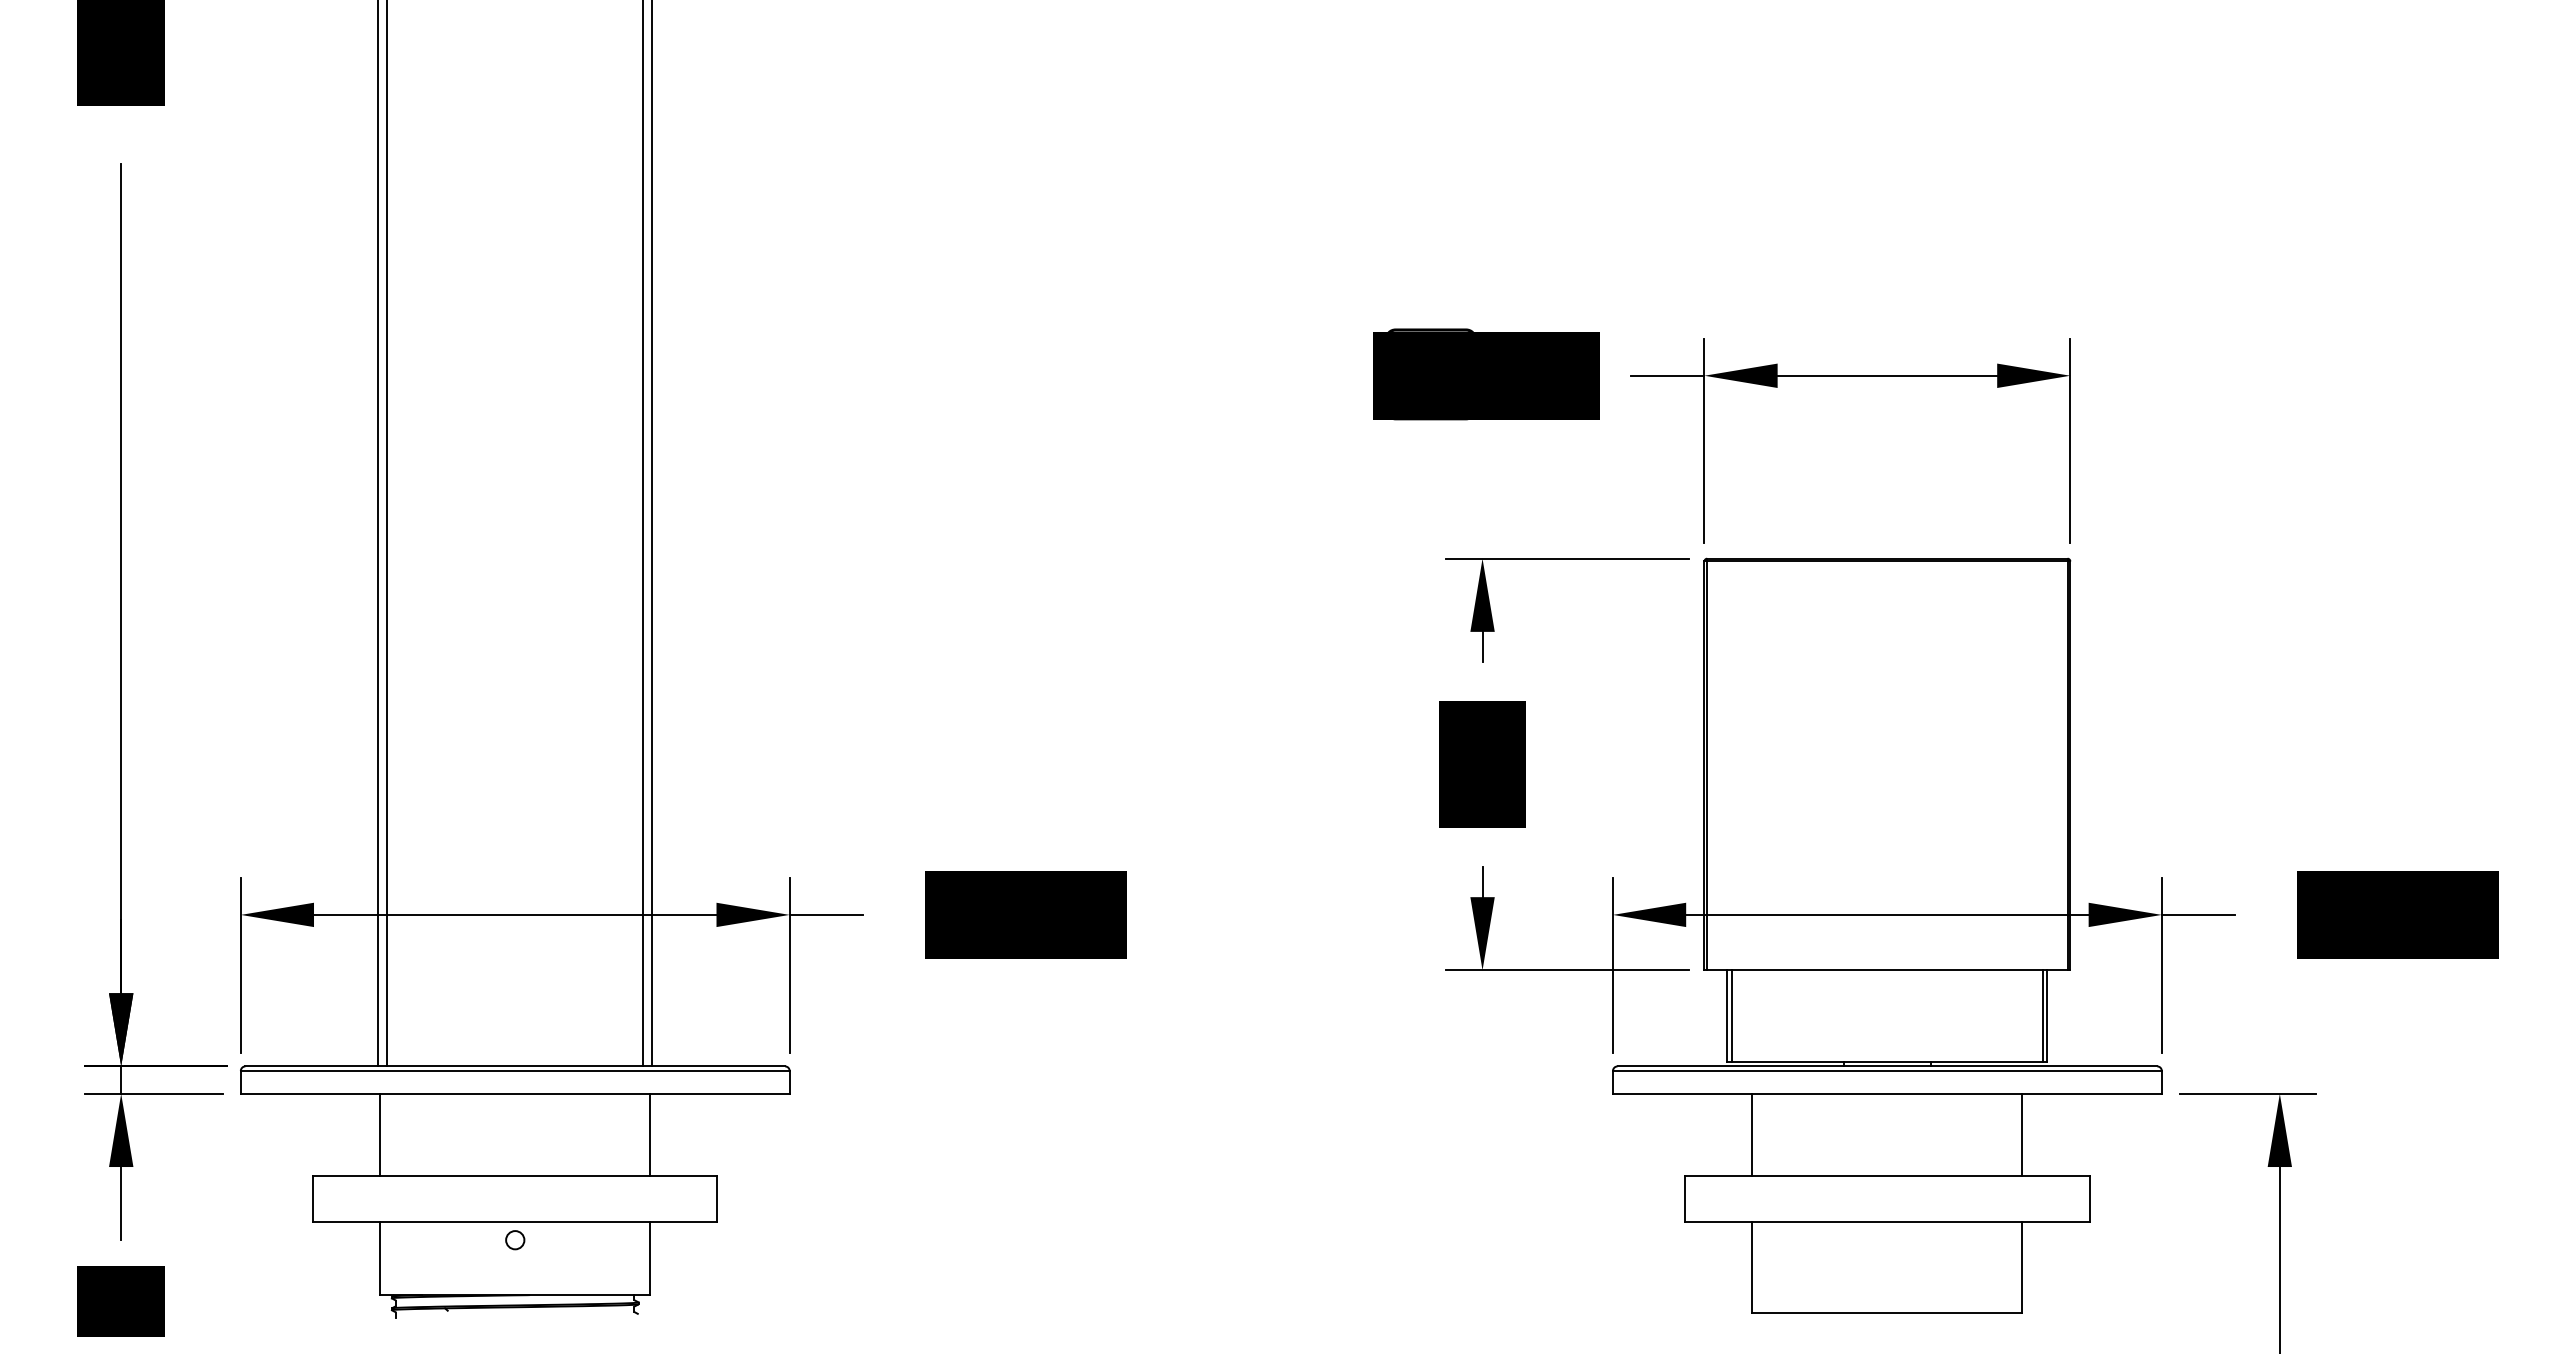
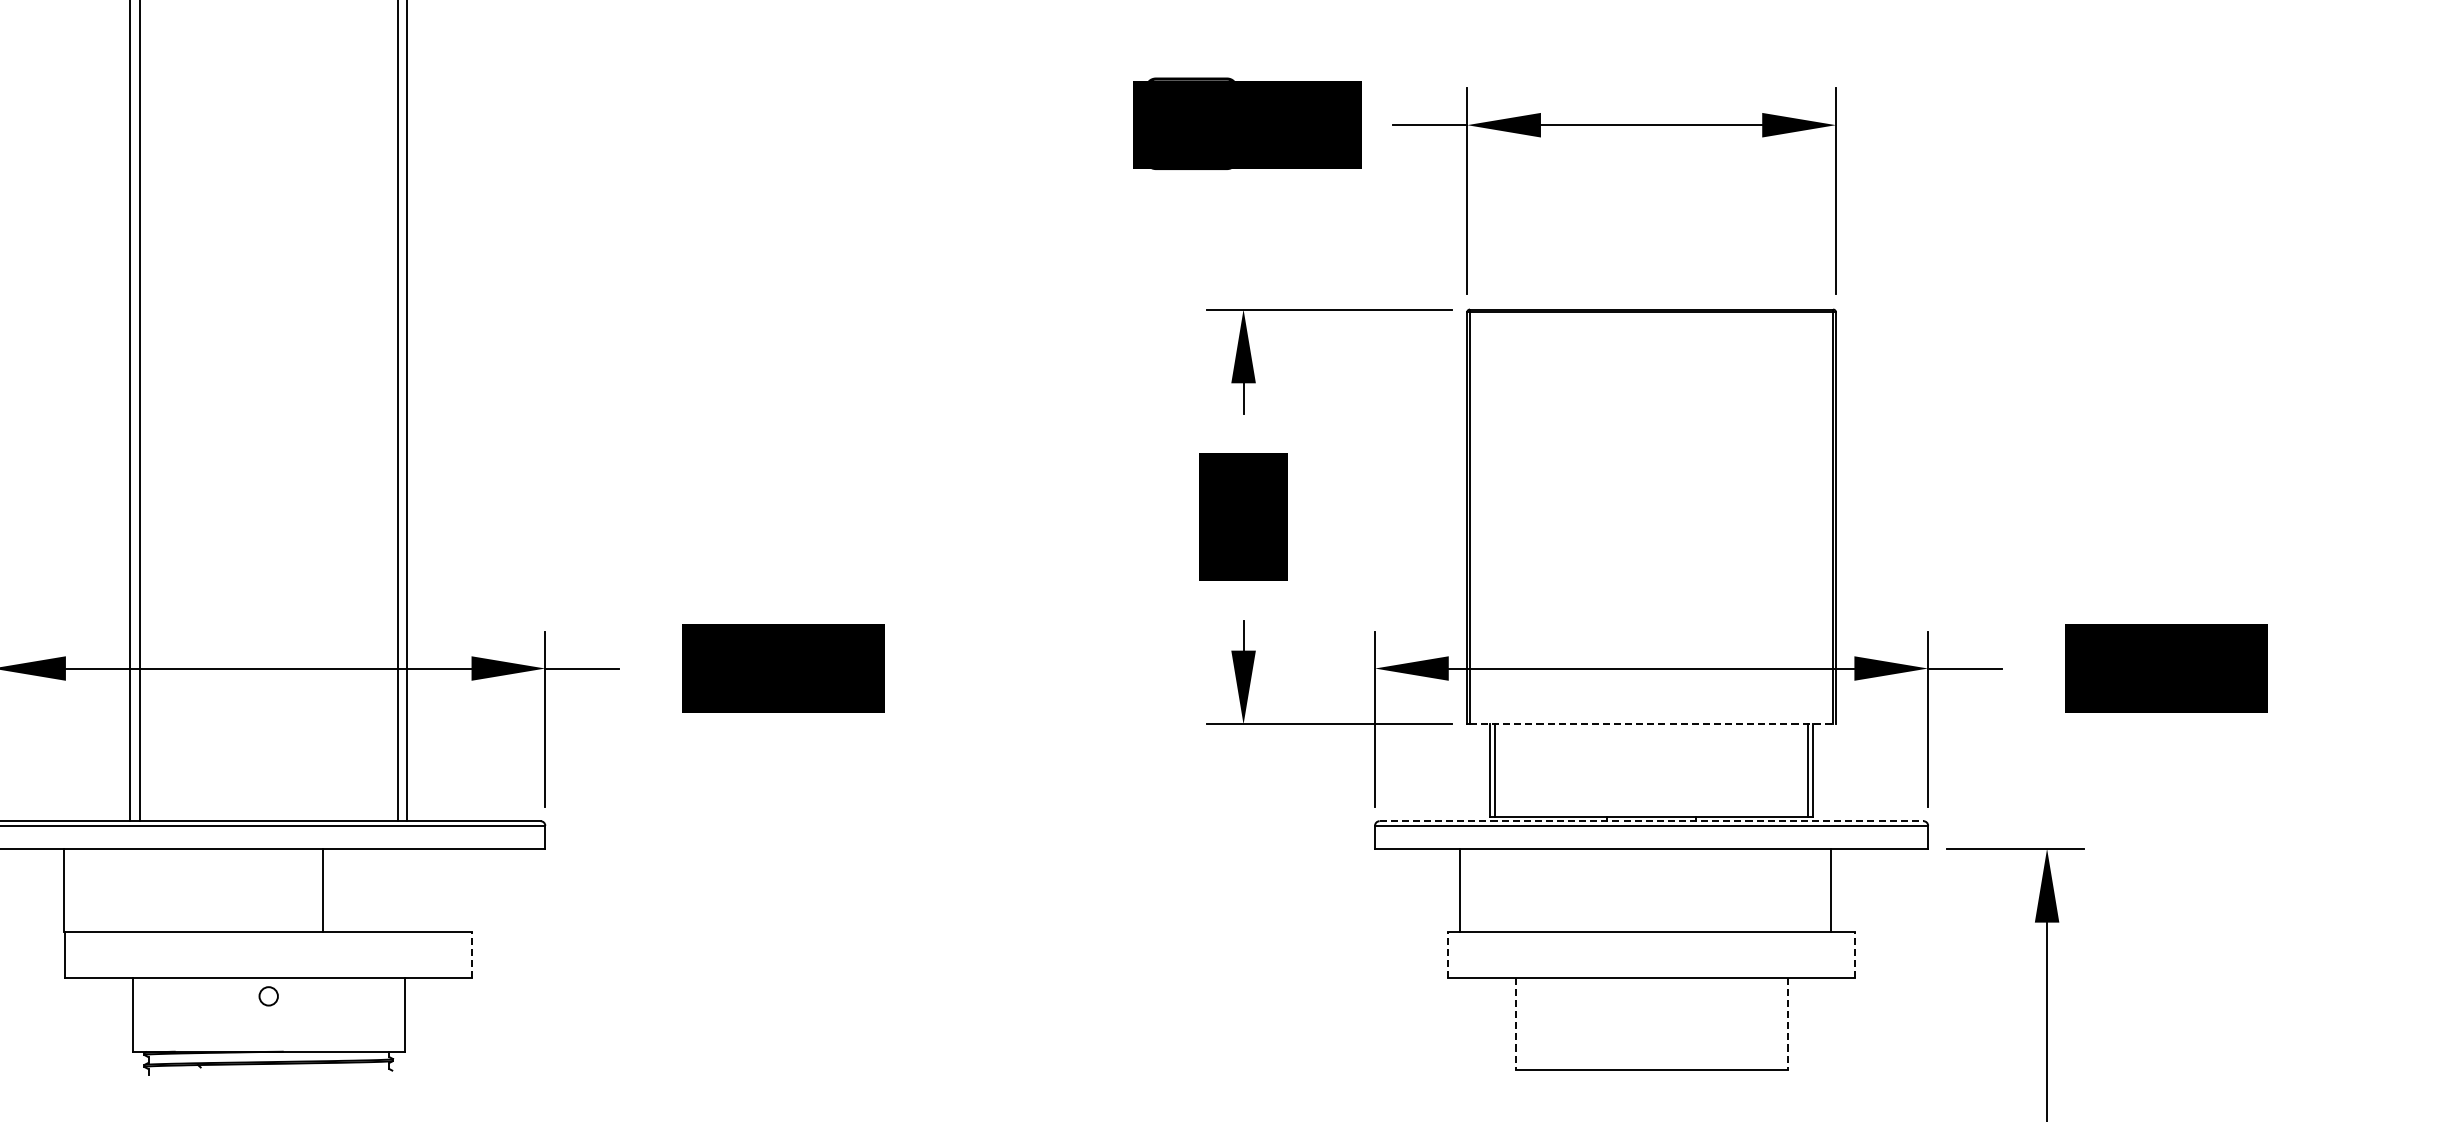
line: (1888, 970) -> (1652, 724), solid -> dashed
line: (1887, 1066) -> (1651, 821), solid -> dashed
line: (380, 1134) -> (64, 889), moved
line: (650, 1134) -> (323, 889), moved
line: (1752, 1134) -> (1460, 889), moved
line: (2022, 1134) -> (1831, 889), moved
line: (717, 1199) -> (472, 955), solid -> dashed
line: (1685, 1199) -> (1448, 955), solid -> dashed
line: (2089, 1199) -> (1855, 955), solid -> dashed
line: (1752, 1267) -> (1515, 1023), solid -> dashed
line: (2022, 1267) -> (1787, 1023), solid -> dashed

